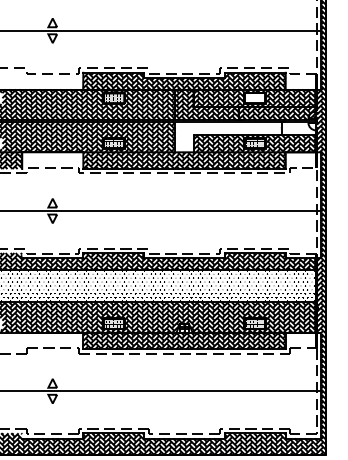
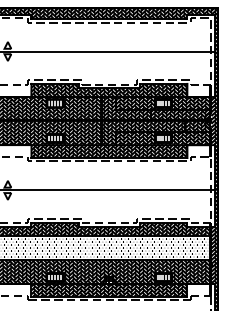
hatch: (254, 98) -> (163, 103), added
hatch: (245, 136) -> (156, 132), added

